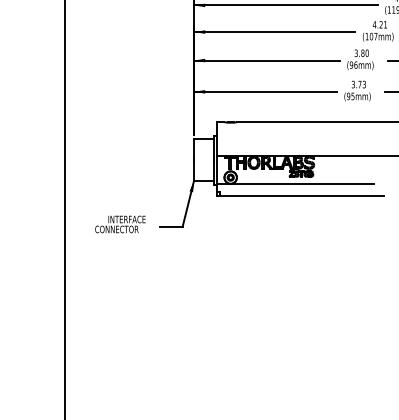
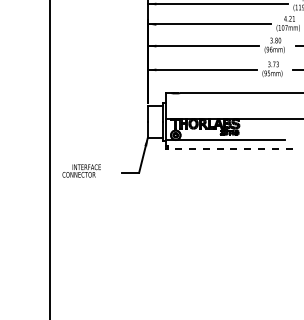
line: (301, 194) -> (229, 148), solid -> dashed
text: (120, 223) -> (81, 170), moved

